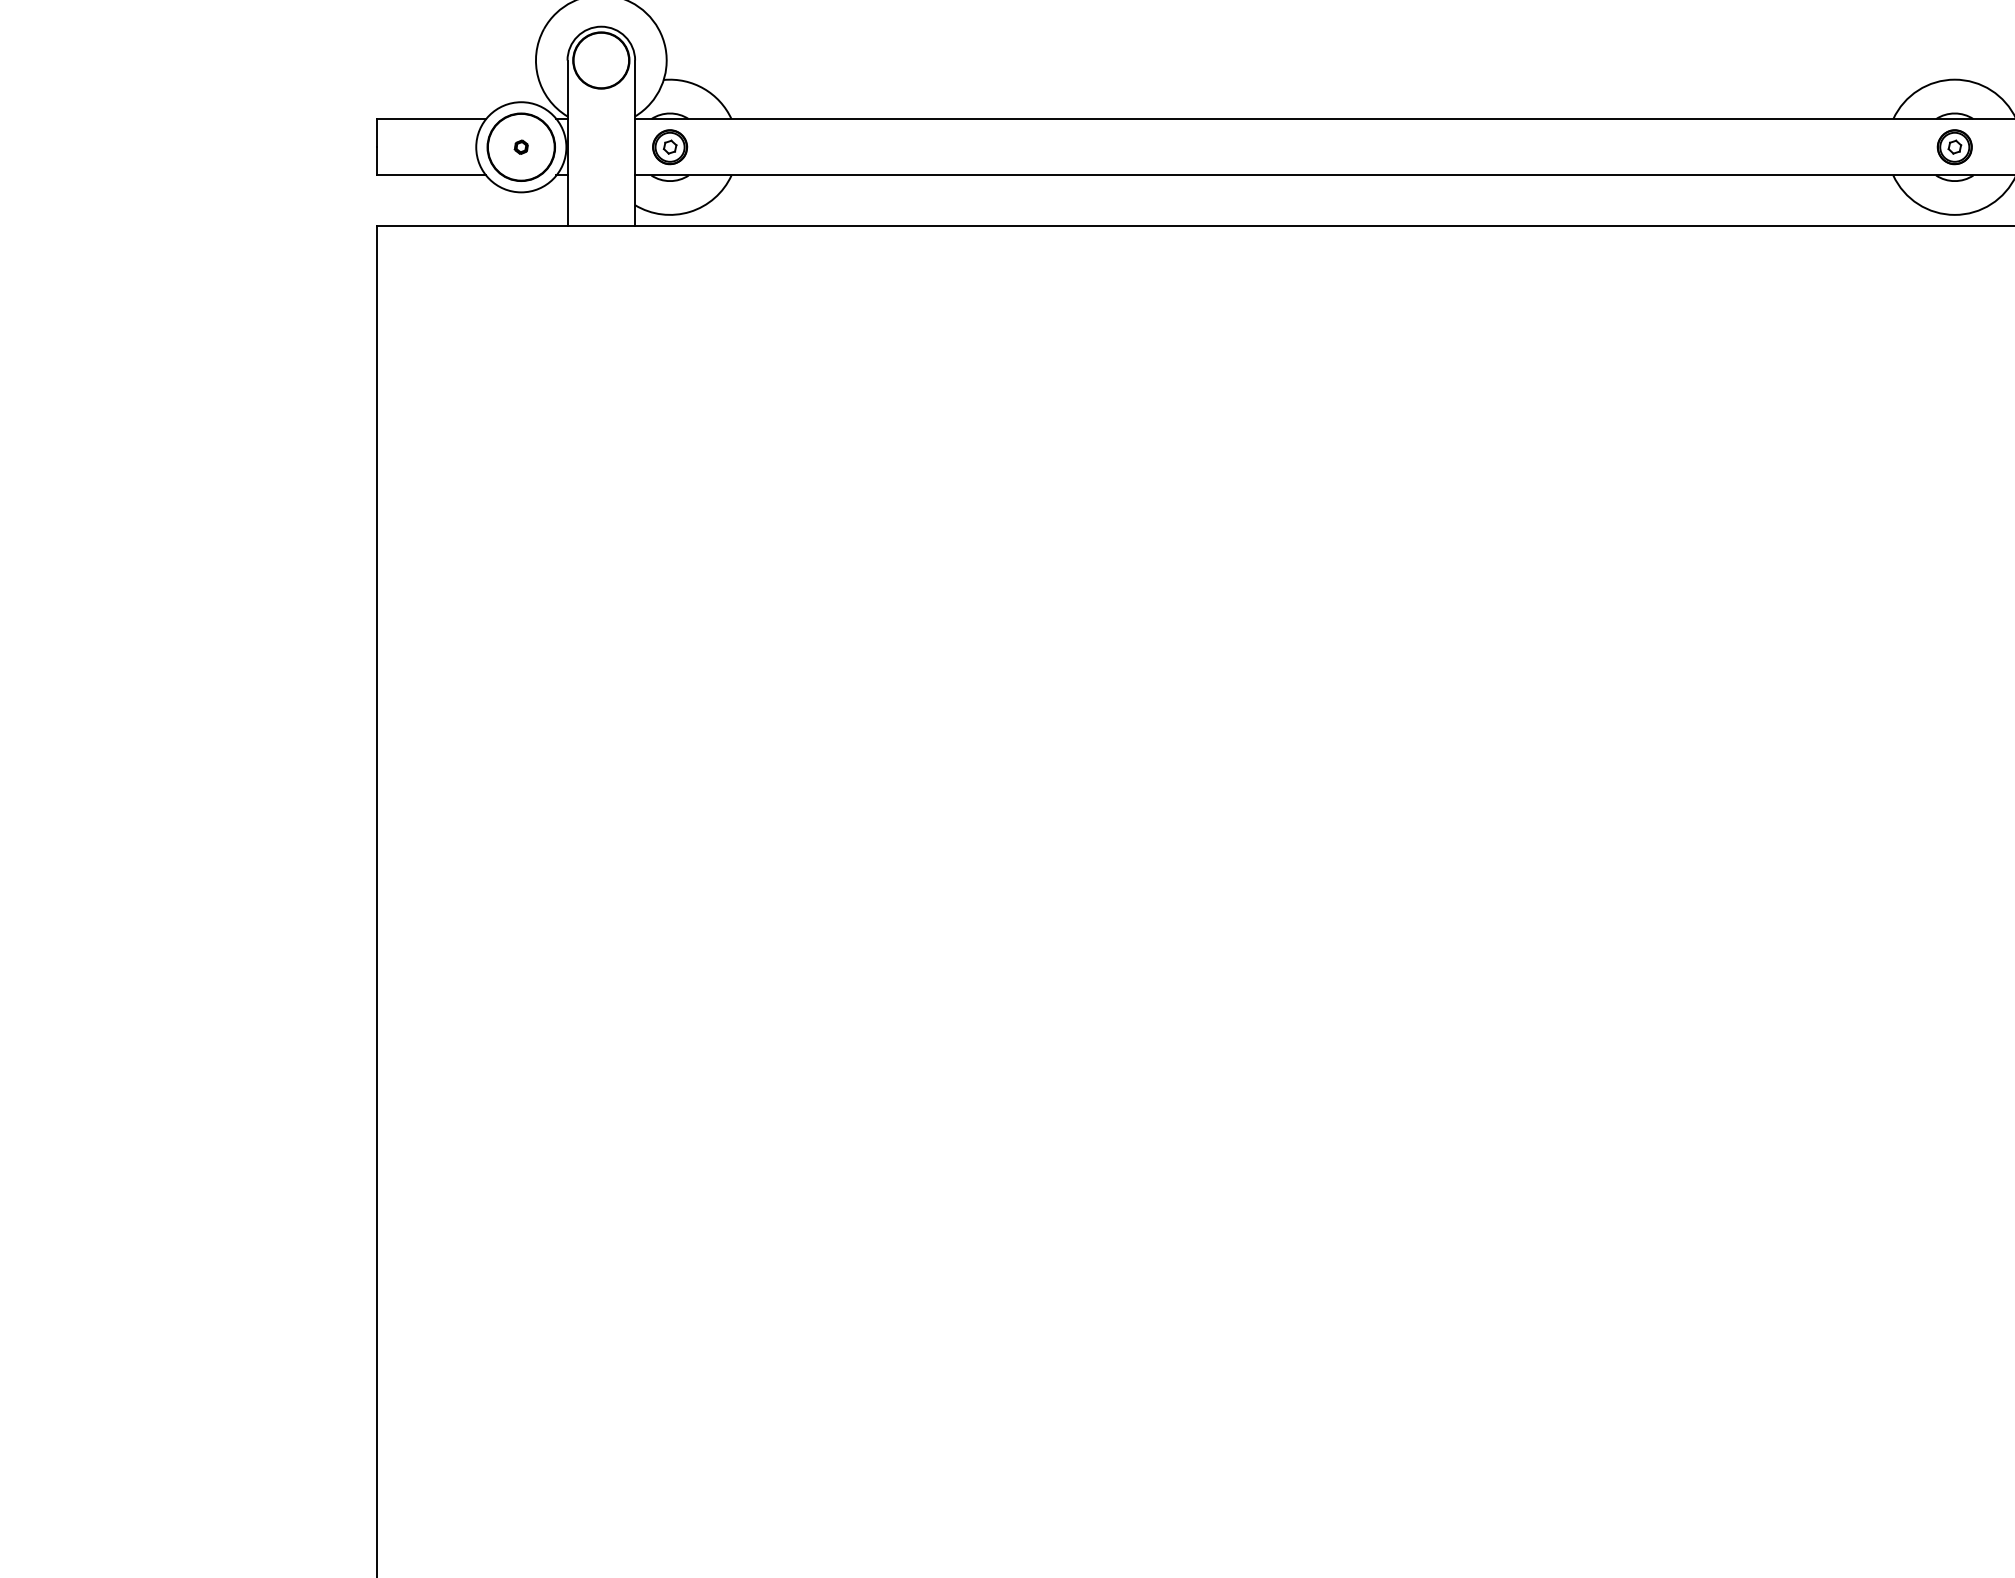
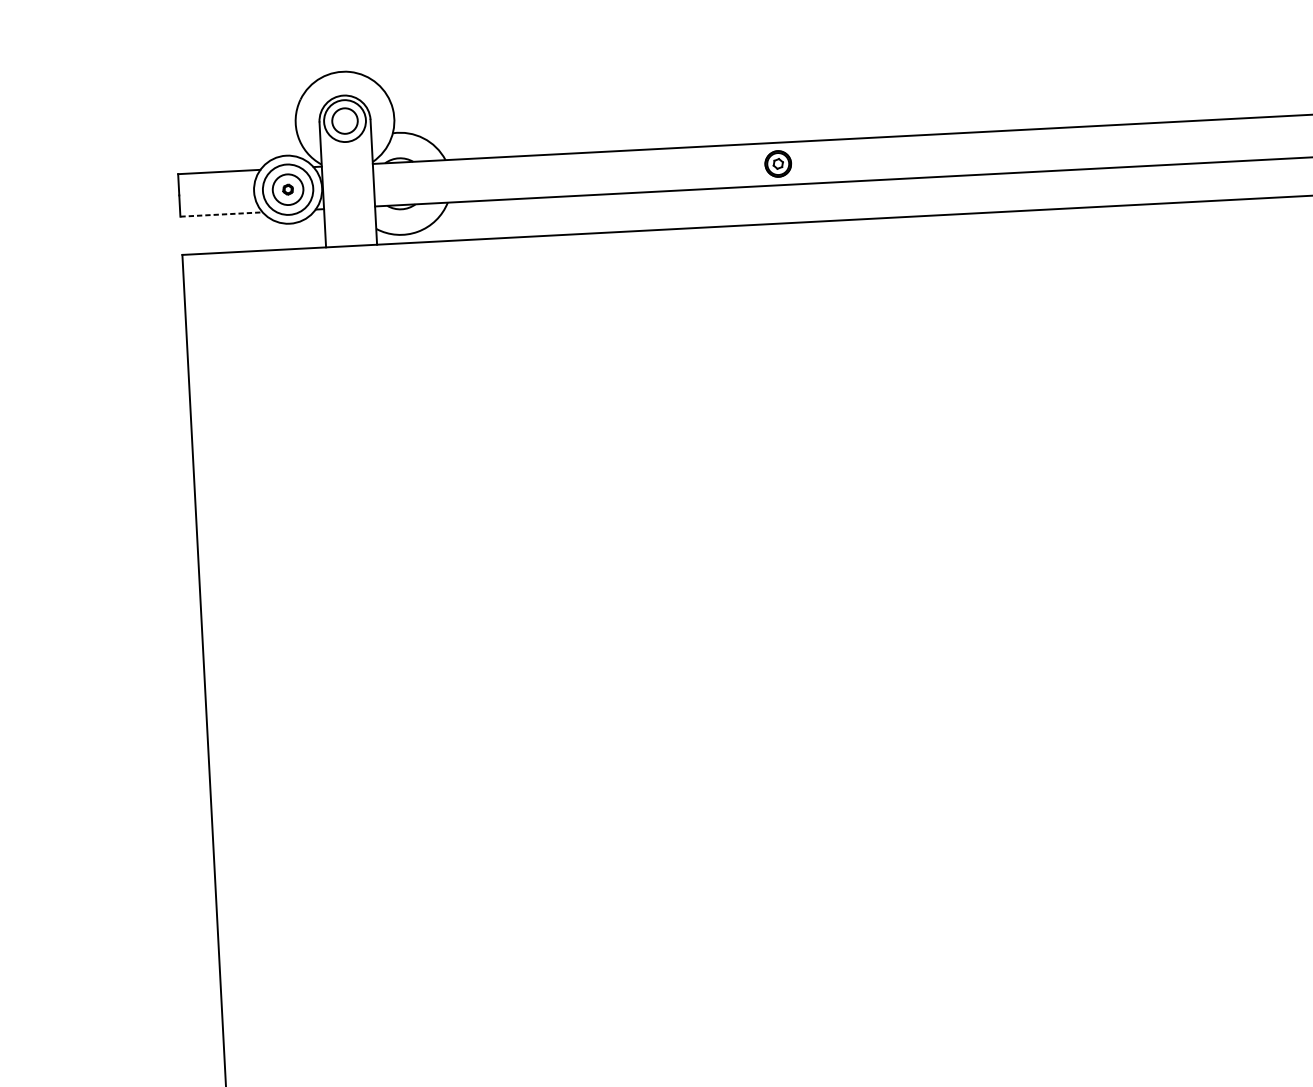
circle: (601, 60) -> (345, 121), size x0.6
circle: (521, 147) -> (288, 189), size x0.6
part: (670, 147) -> (778, 164), moved
line: (431, 175) -> (221, 214), solid -> dashed

